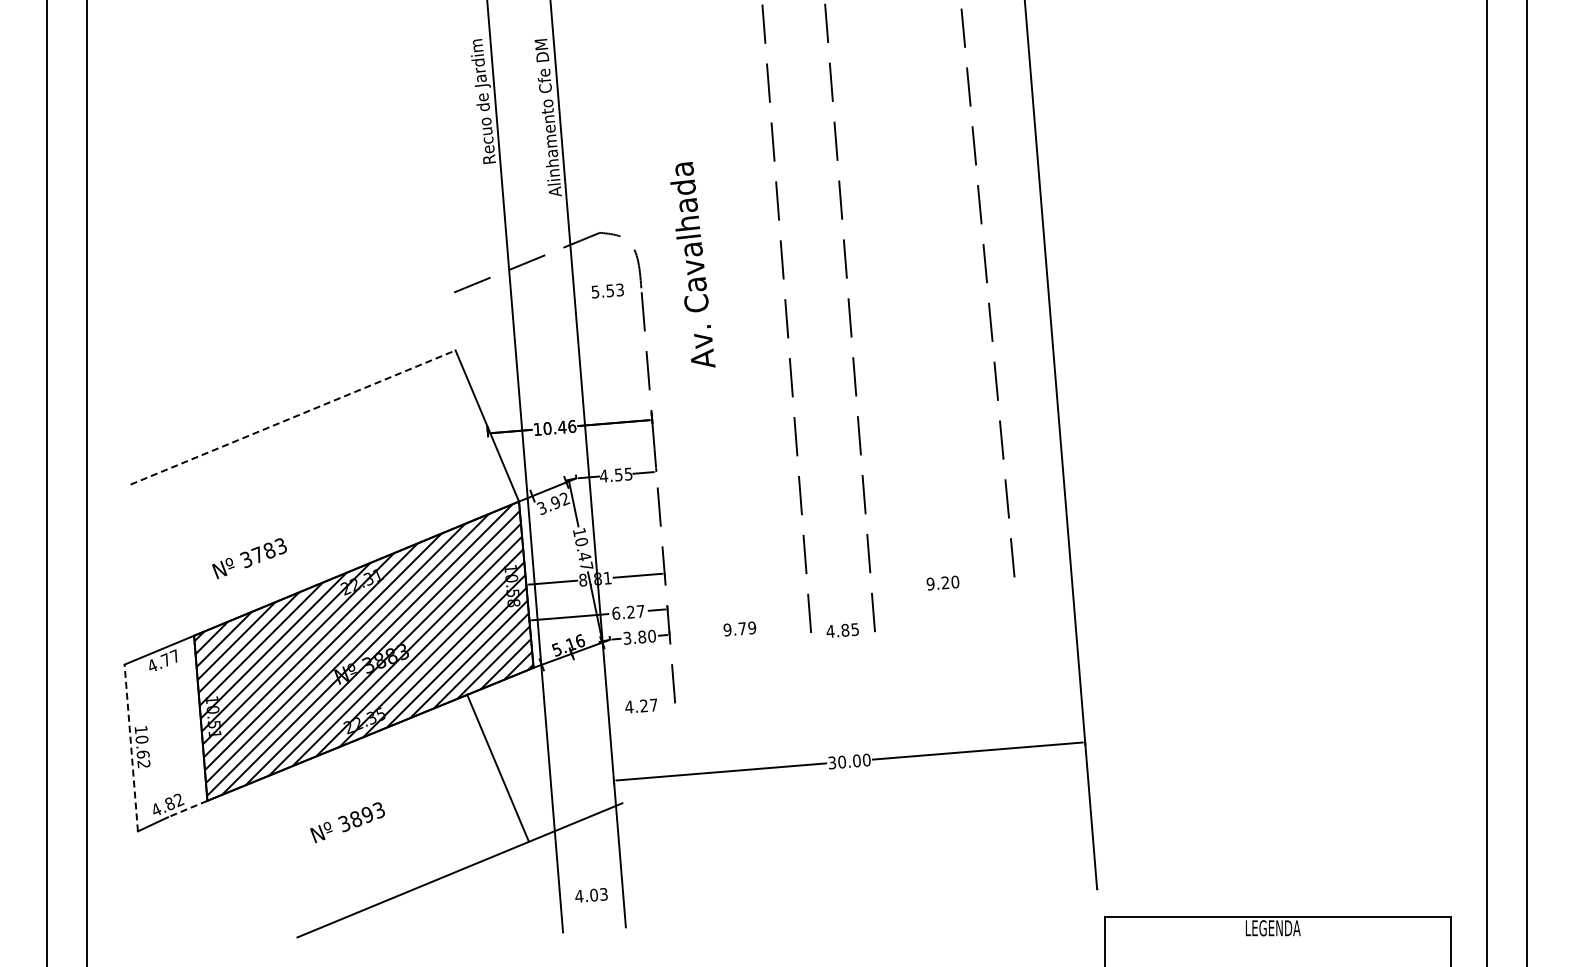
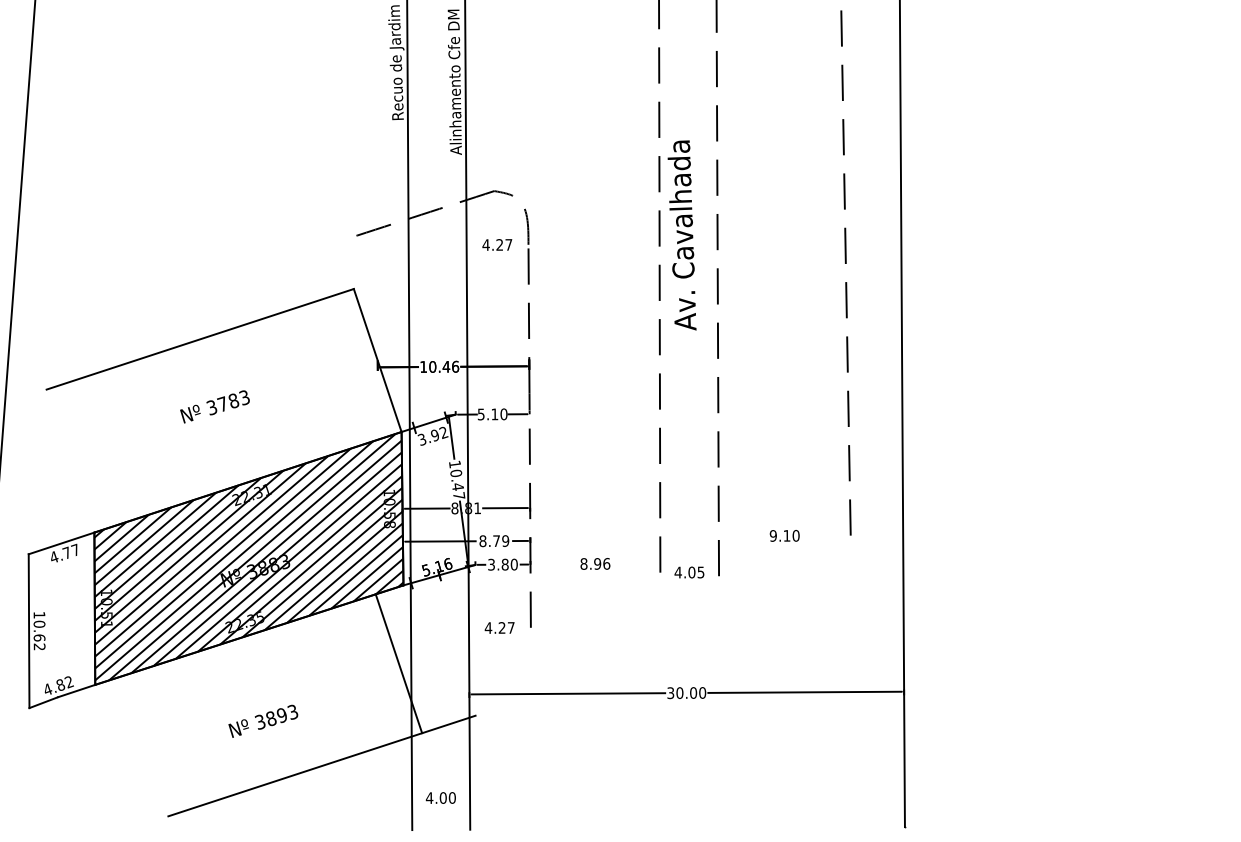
text: (692, 264) -> (682, 234), moved
text: (607, 290) -> (497, 244), 5.53 -> 4.27
line: (293, 417) -> (200, 339), dashed -> solid
text: (616, 474) -> (492, 413), 4.55 -> 5.10
text: (249, 558) -> (214, 406), moved
text: (945, 582) -> (787, 535), 9.20 -> 9.10
text: (628, 612) -> (494, 541), 6.27 -> 8.79
text: (739, 628) -> (595, 563), 9.79 -> 8.96
text: (845, 630) -> (692, 572), 4.85 -> 4.05
line: (131, 748) -> (29, 631), dashed -> solid
line: (497, 767) -> (398, 663), moved
line: (187, 809) -> (76, 691), dashed -> solid
text: (347, 822) -> (263, 721), moved
text: (603, 894) -> (451, 798), 4.03 -> 4.00

